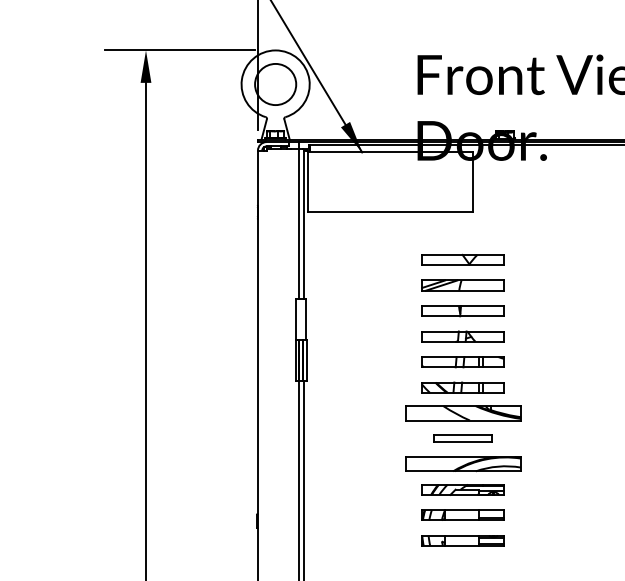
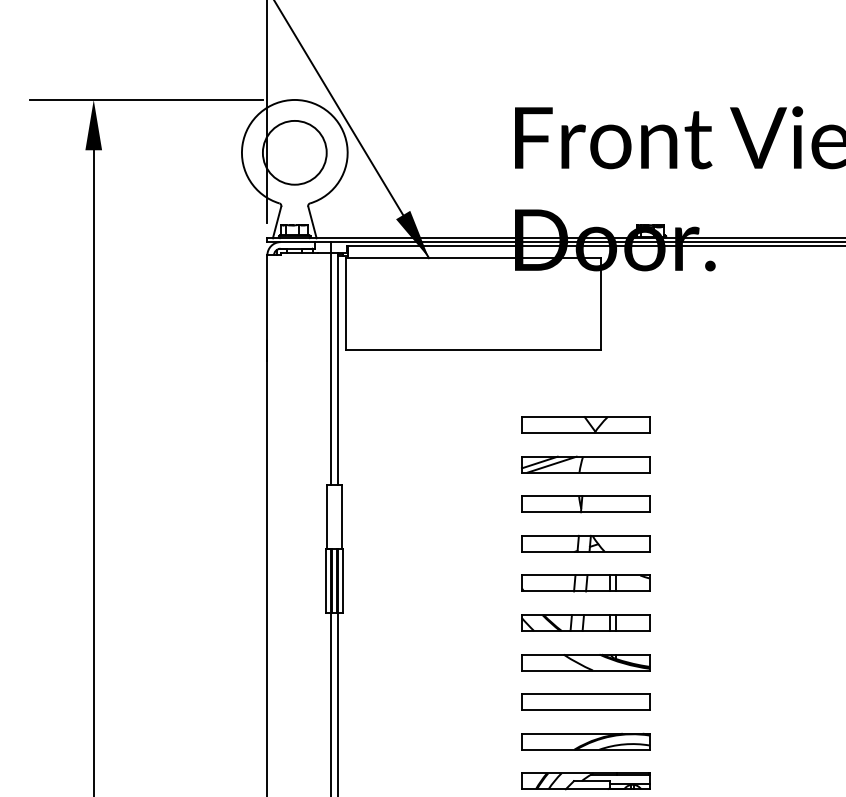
part: (462, 412) -> (584, 661), size x0.71
part: (462, 438) -> (584, 701), size x1.43
part: (462, 464) -> (584, 742), size x0.71

